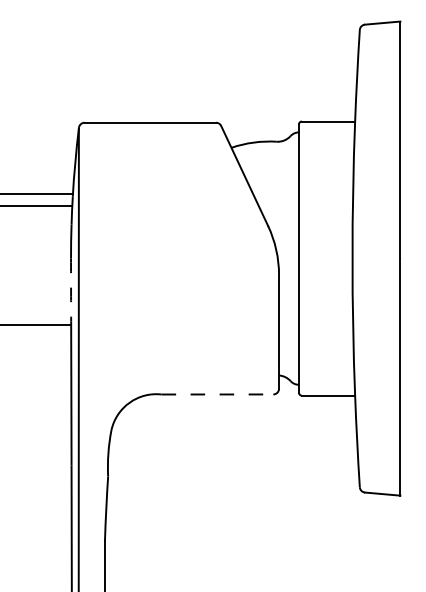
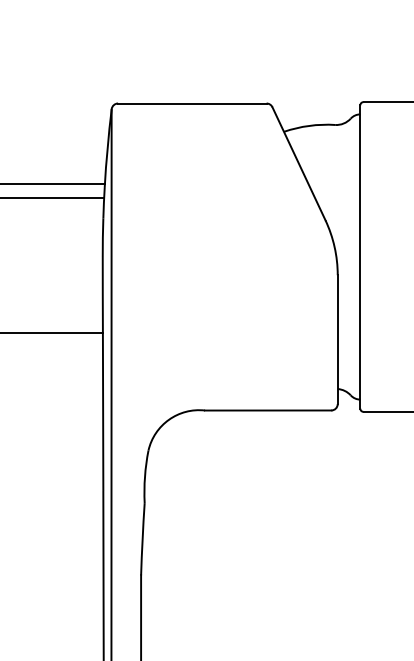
arc: (71, 292) -> (103, 295), dashed -> solid
line: (217, 394) -> (268, 410), dashed -> solid

